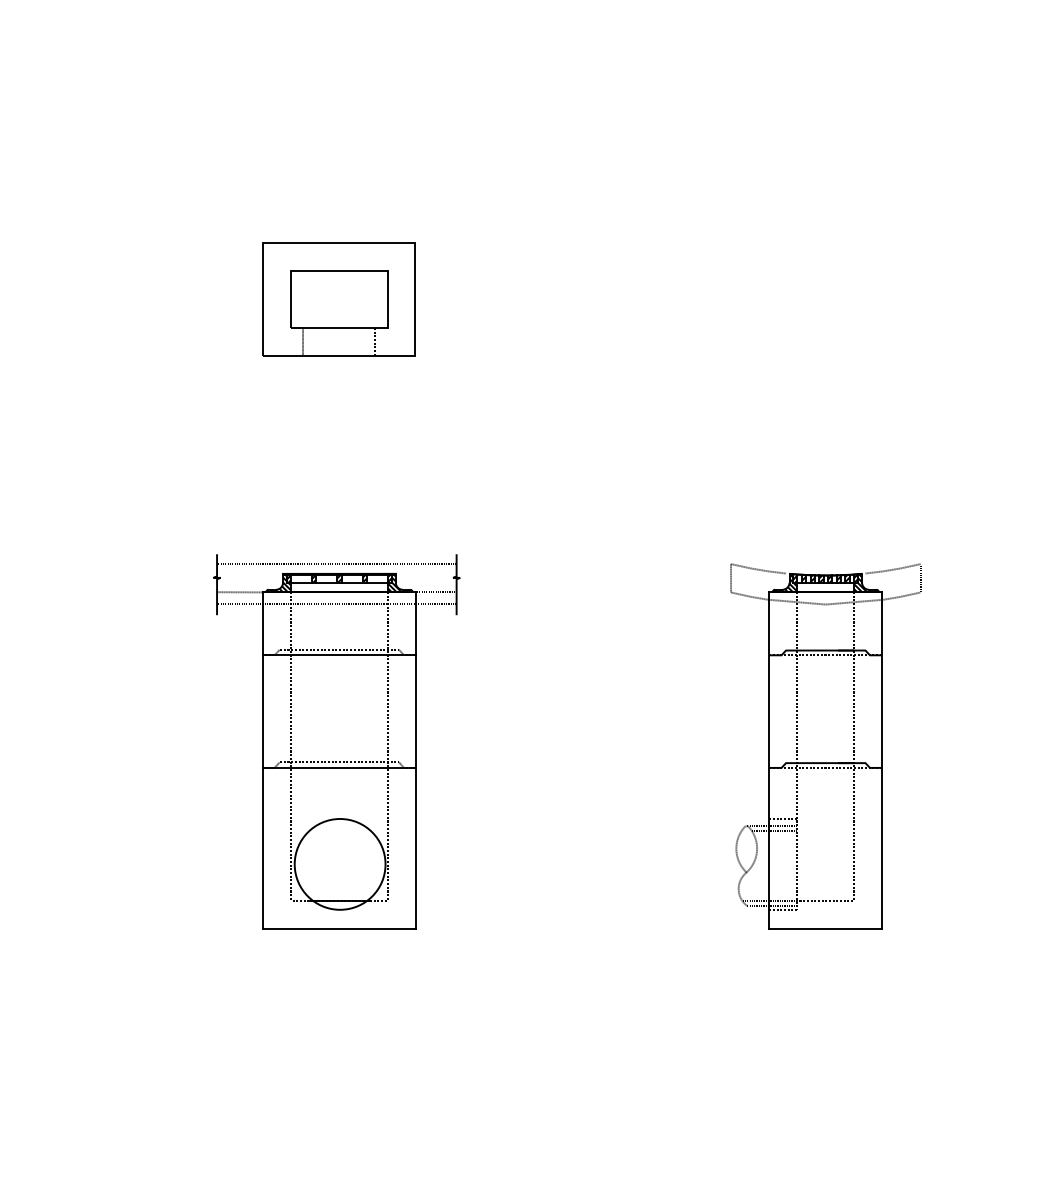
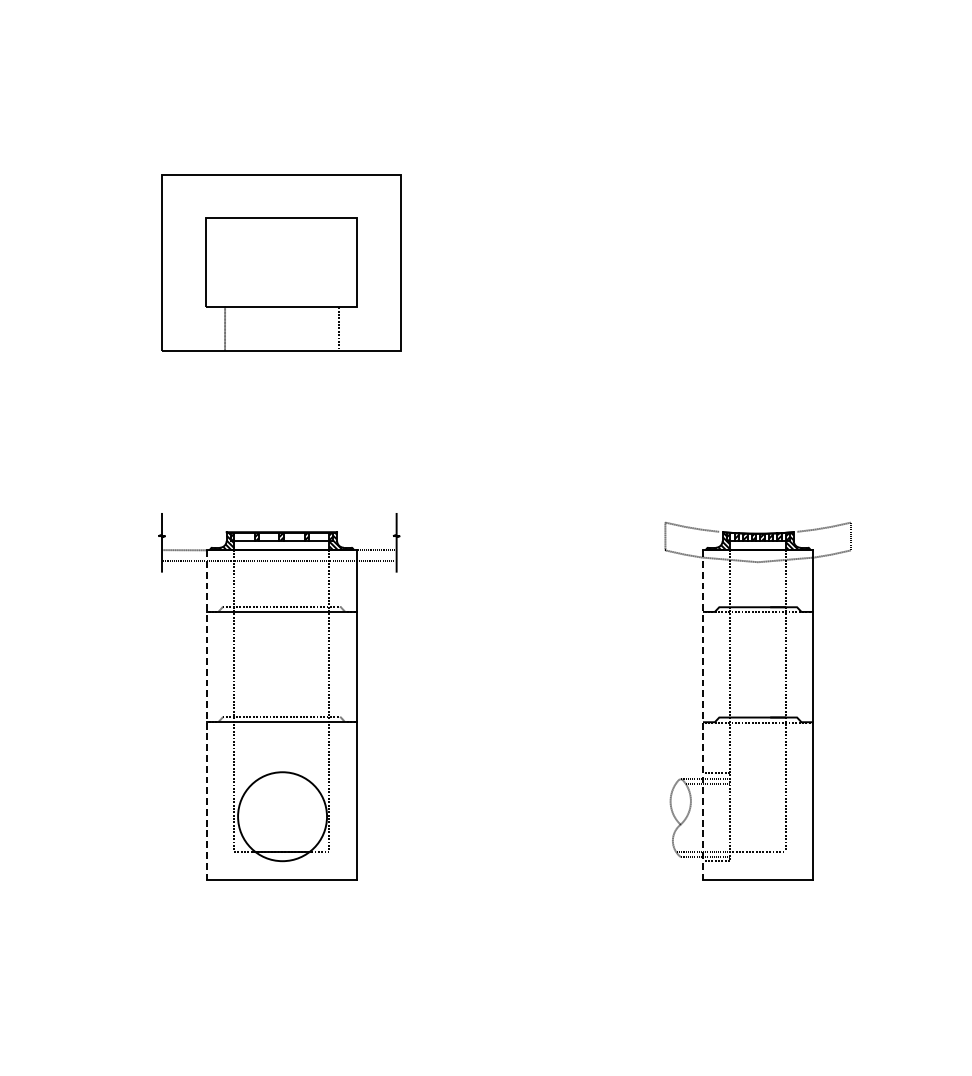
part: (338, 299) -> (280, 263), size x1.6
line: (336, 563) -> (278, 522), removed
line: (262, 761) -> (206, 715), solid -> dashed
line: (769, 761) -> (703, 715), solid -> dashed

